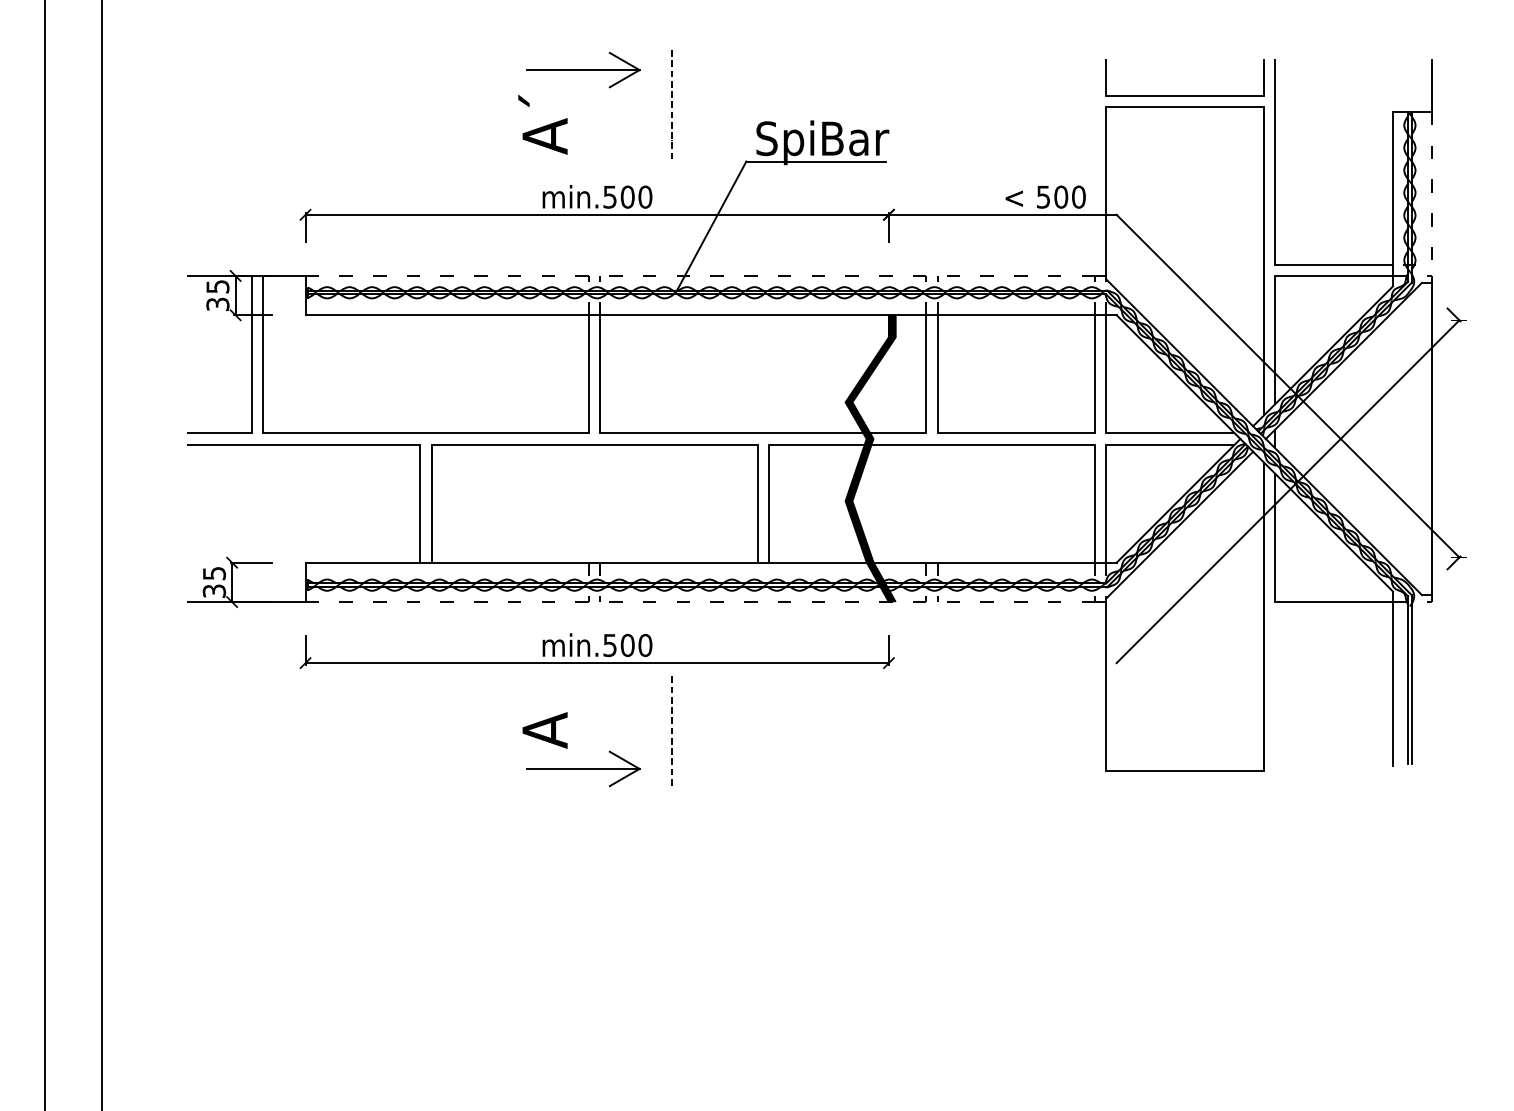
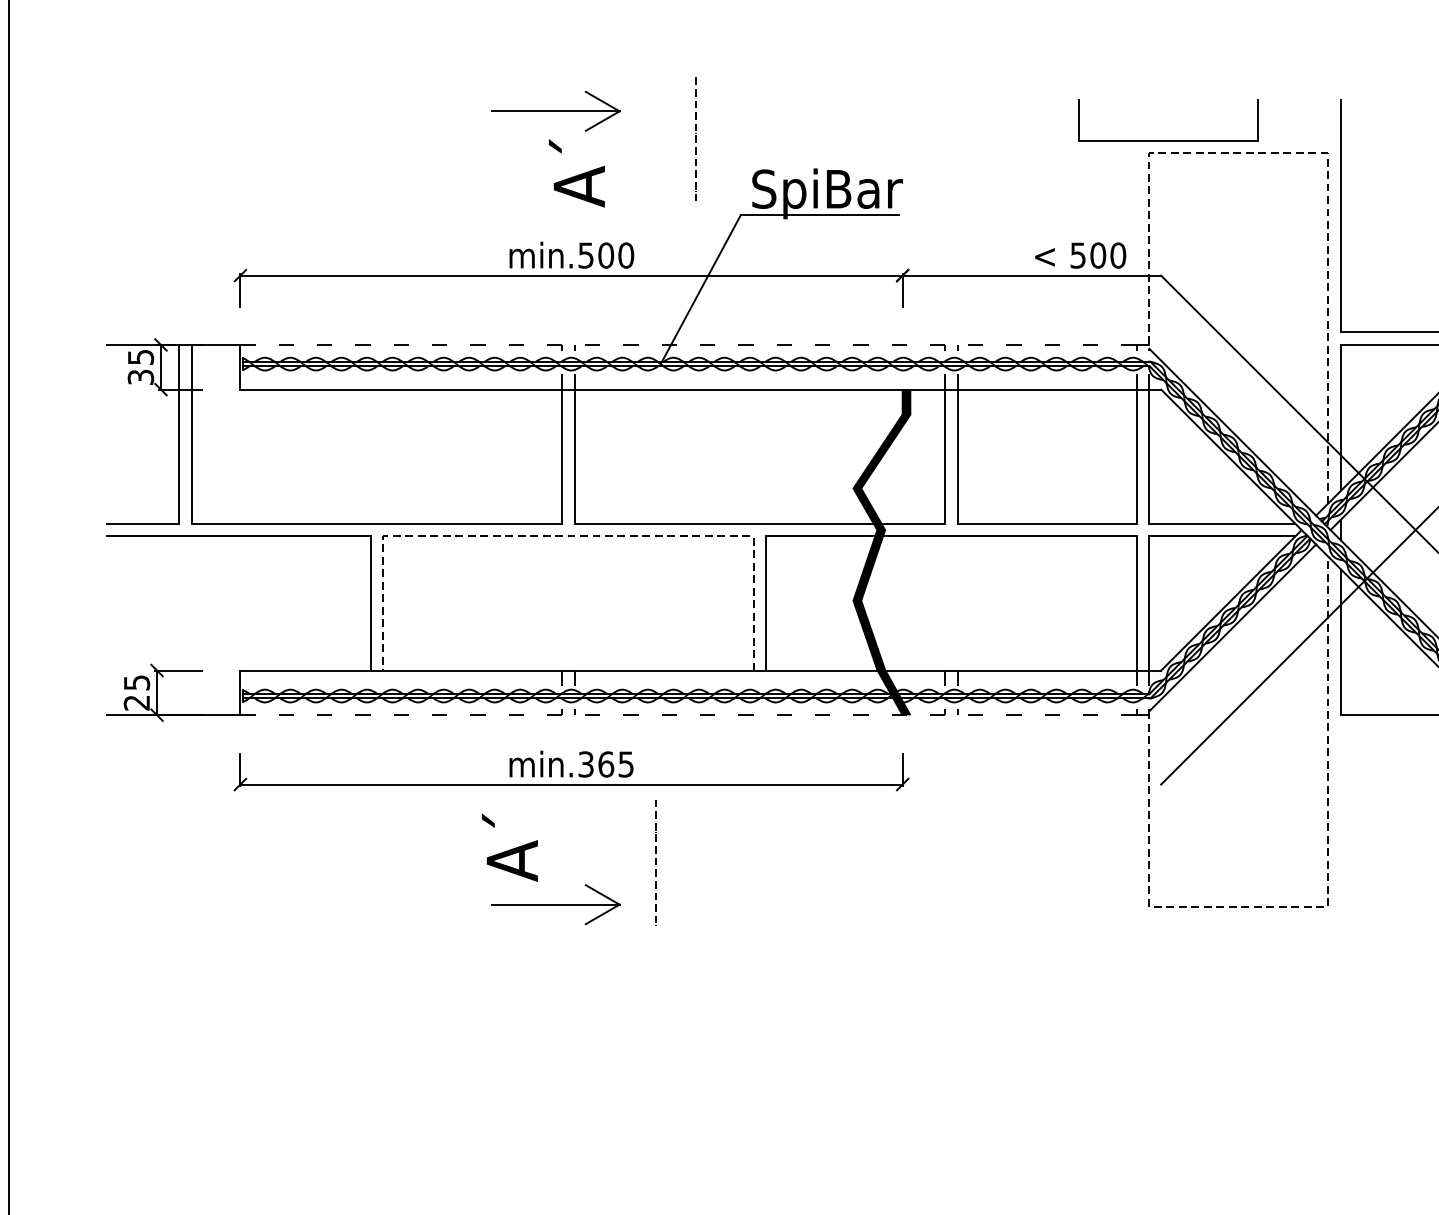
line: (1184, 95) -> (1167, 140), moved
line: (671, 104) -> (695, 139), moved
line: (1252, 107) -> (1315, 153), solid -> dashed
text: (542, 124) -> (576, 173), moved
line: (594, 444) -> (568, 536), solid -> dashed
text: (214, 590) -> (137, 702), 35 -> 25
text: (628, 645) -> (607, 764), min.500 -> min.365
text: (523, 694) -> (487, 820), A -> A´
line: (1252, 770) -> (1315, 906), solid -> dashed

